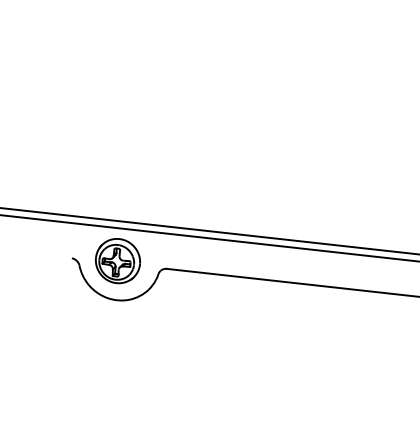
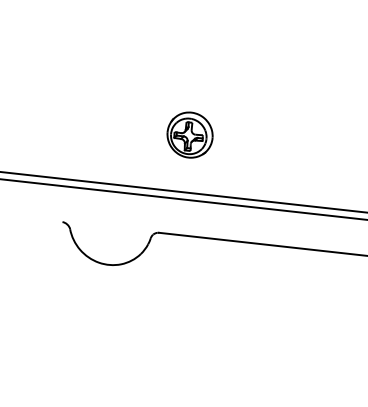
part: (117, 261) -> (189, 135), moved

